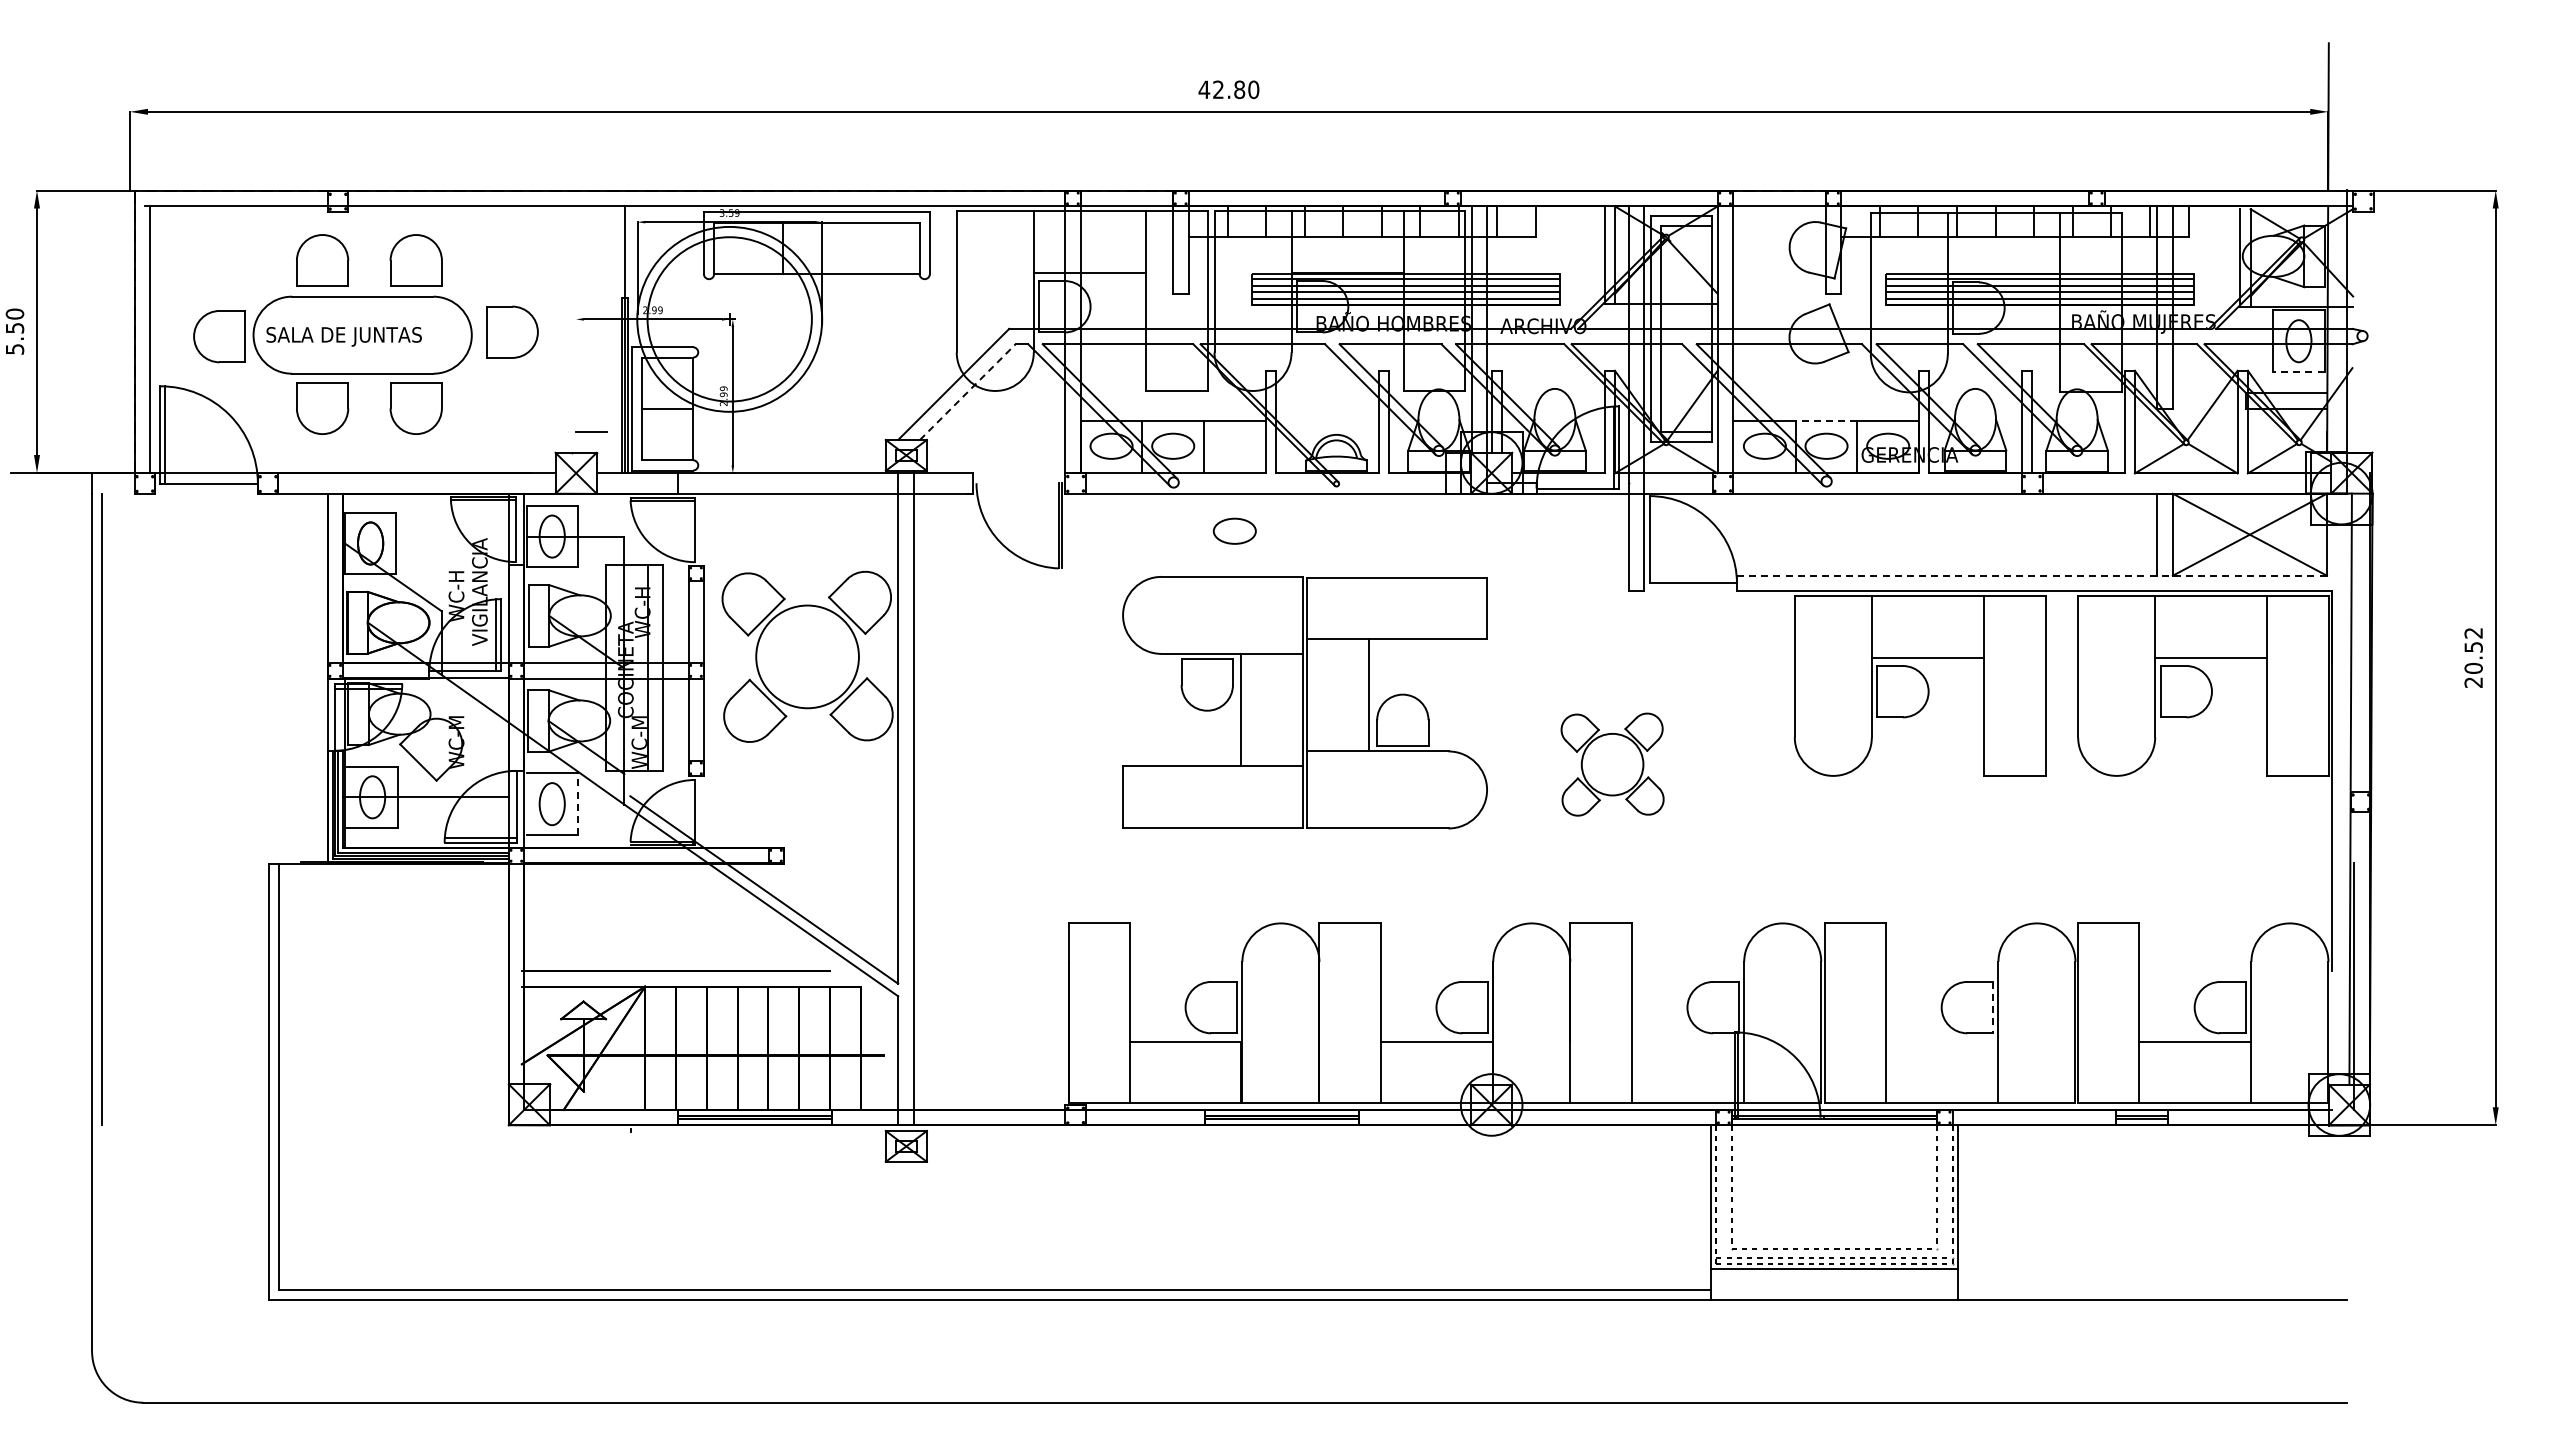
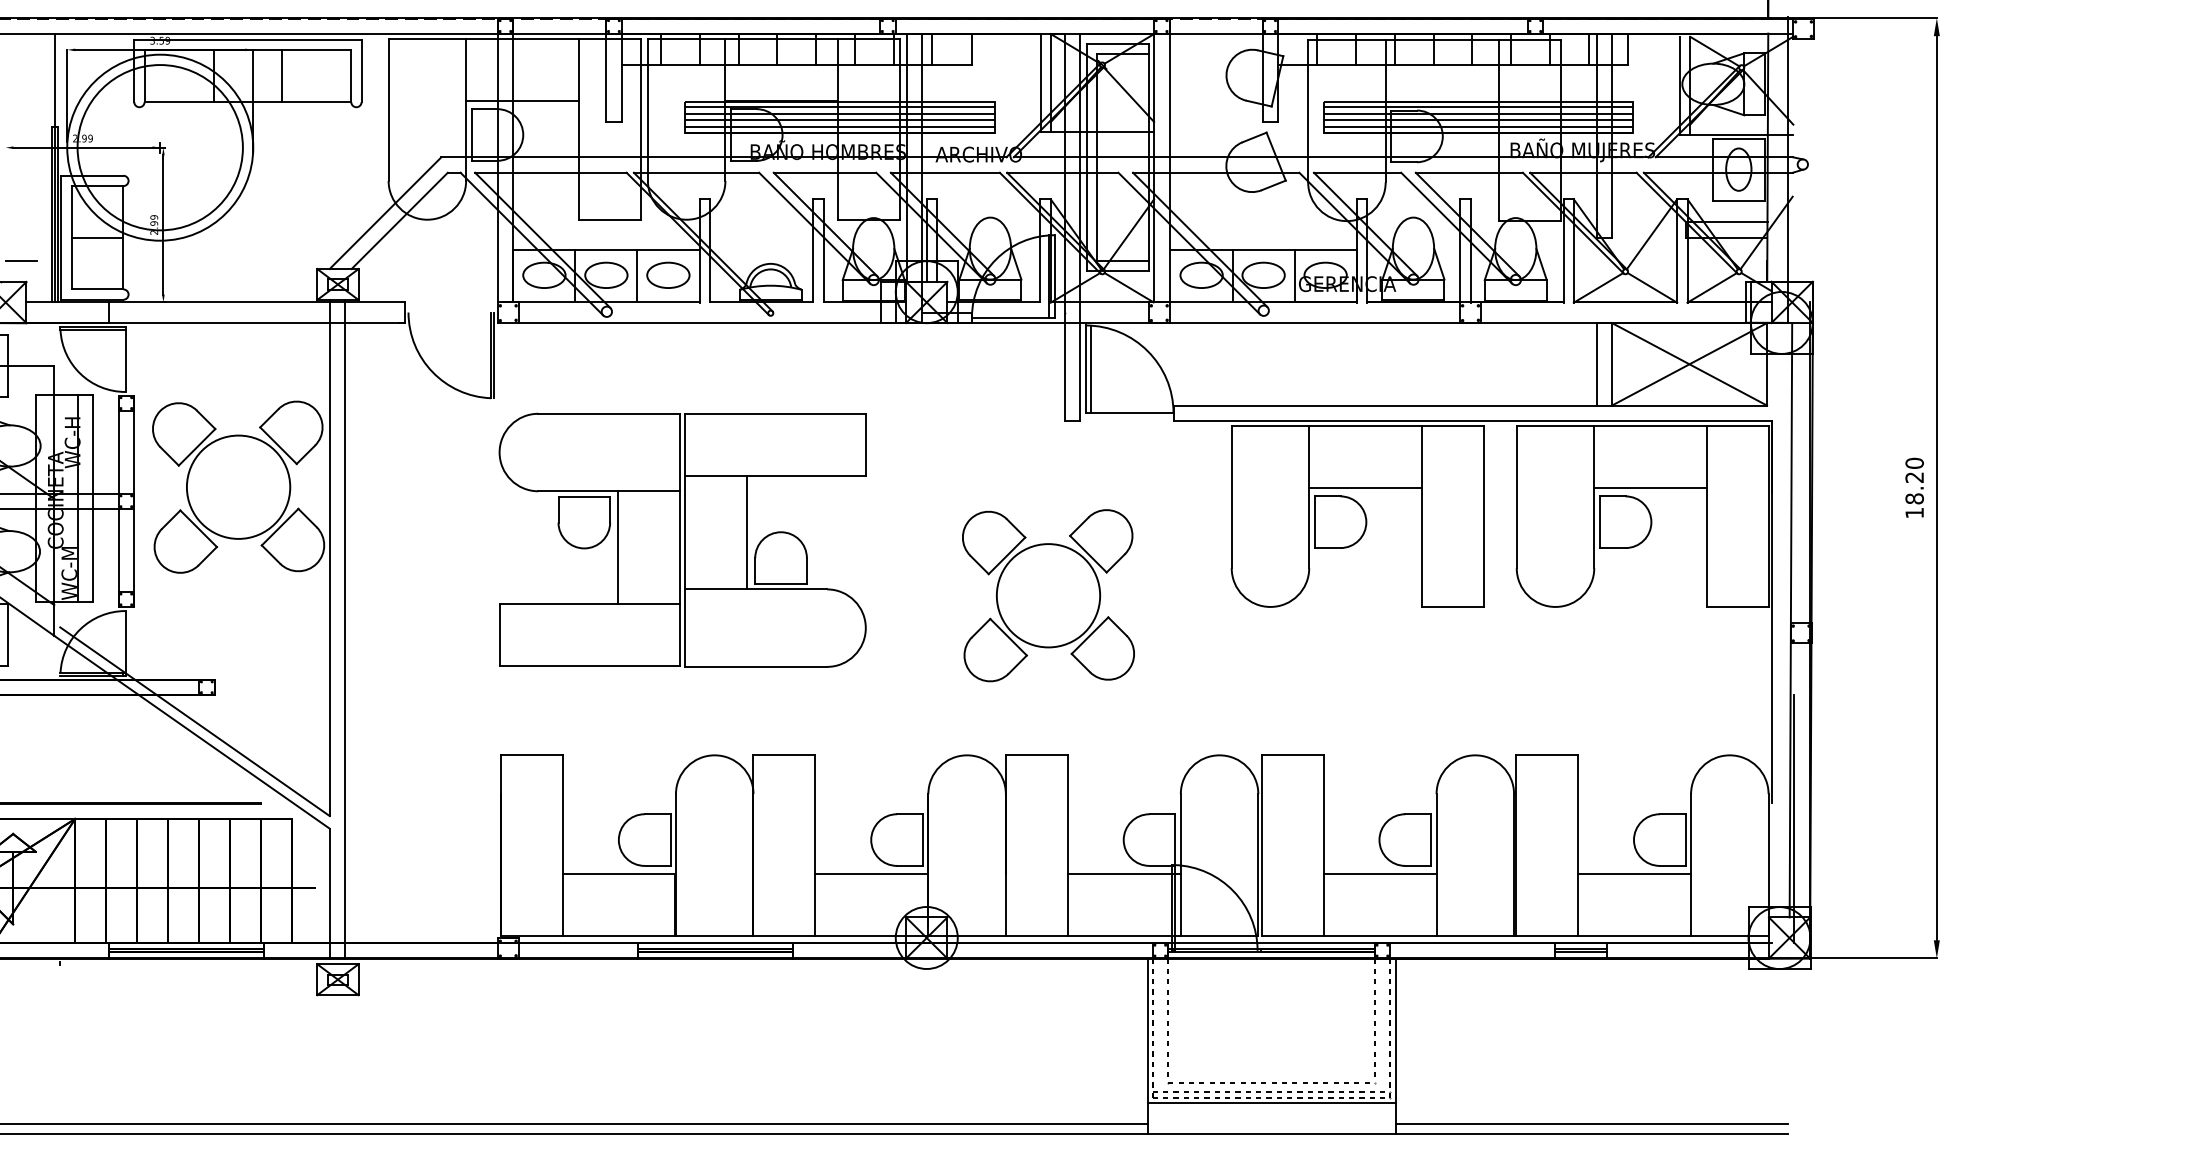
line: (851, 248) -> (282, 76), added
line: (2298, 372) -> (1738, 201), dashed -> solid
line: (967, 392) -> (399, 221), dashed -> solid
line: (1826, 420) -> (1263, 249), dashed -> solid
part: (1234, 530) -> (668, 274), moved
line: (1654, 539) -> (1090, 369), added
line: (2031, 575) -> (1469, 405), dashed -> solid
text: (2473, 657) -> (1914, 487), 20.52 -> 18.20
part: (1304, 702) -> (682, 540), moved
part: (1612, 764) -> (1048, 595), size x1.67
line: (577, 804) -> (7, 635), dashed -> solid
line: (1993, 1007) -> (1431, 839), dashed -> solid
line: (1687, 1041) -> (1123, 874), added
line: (1942, 1041) -> (1380, 874), added
line: (2152, 1289) -> (1591, 1123), added

